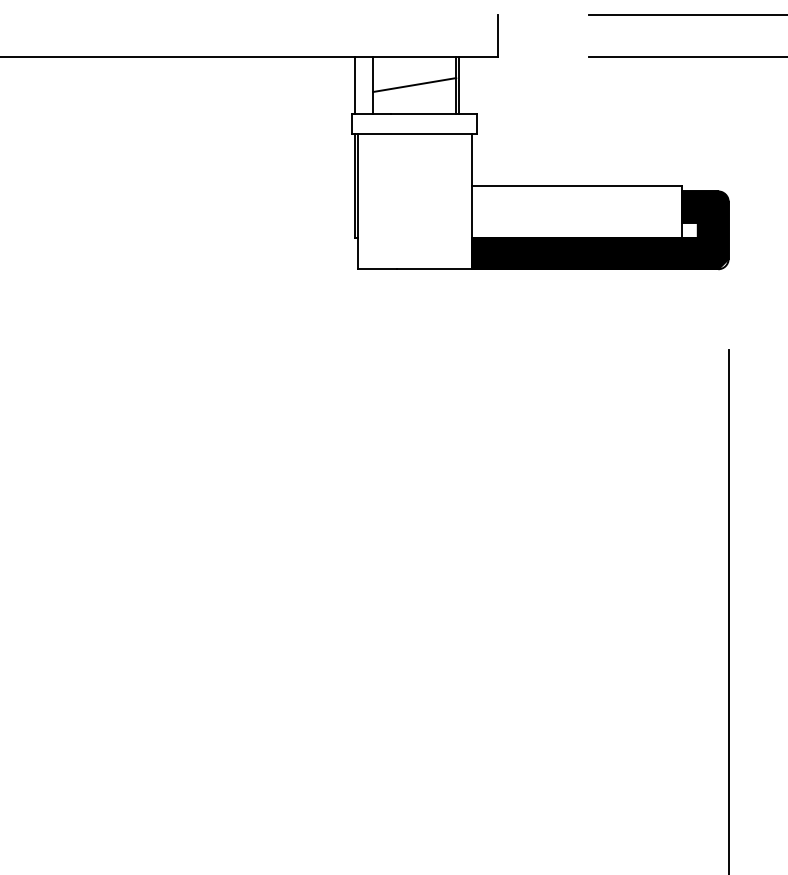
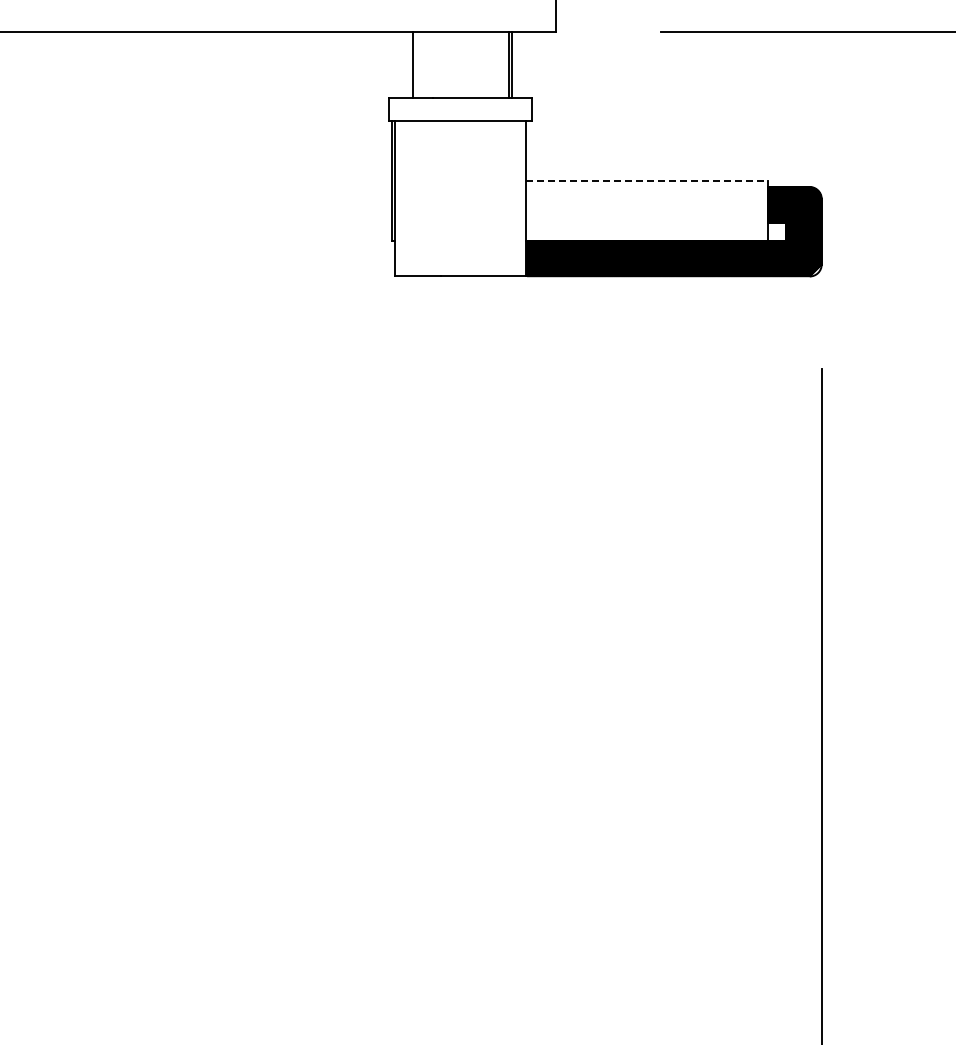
line: (355, 84) -> (392, 64), removed
line: (414, 84) -> (460, 64), removed
line: (577, 186) -> (647, 181), solid -> dashed

